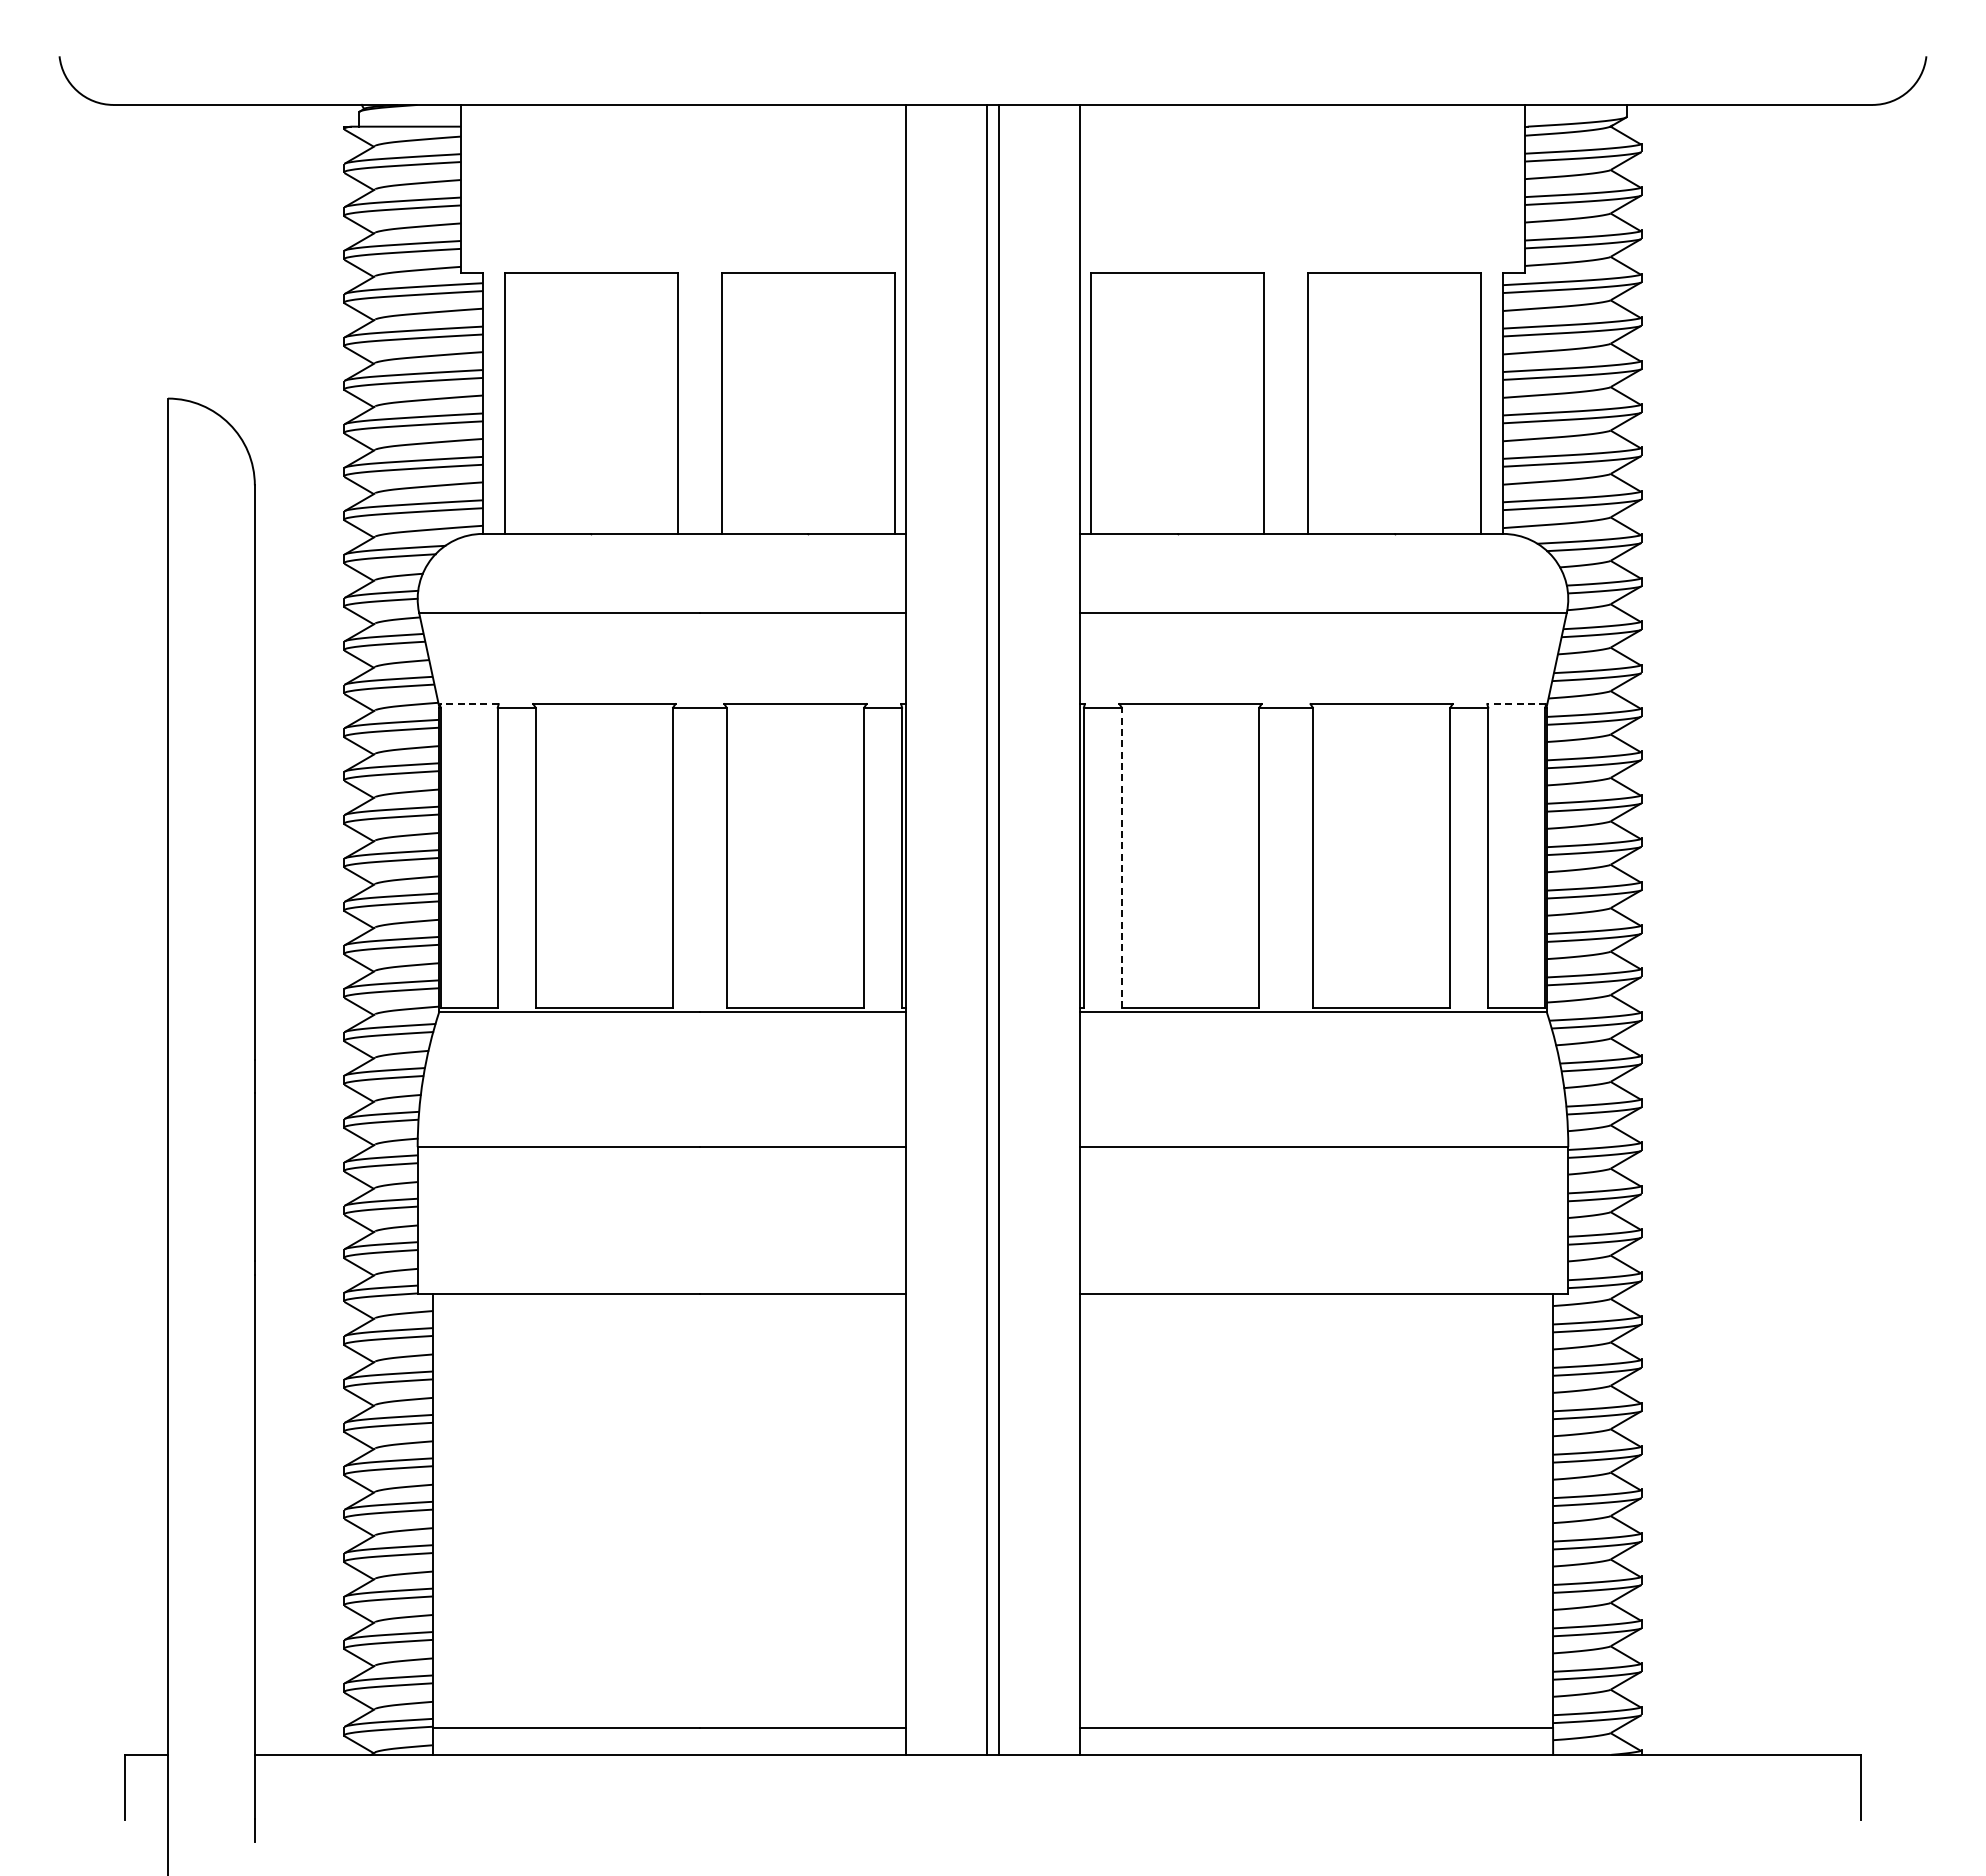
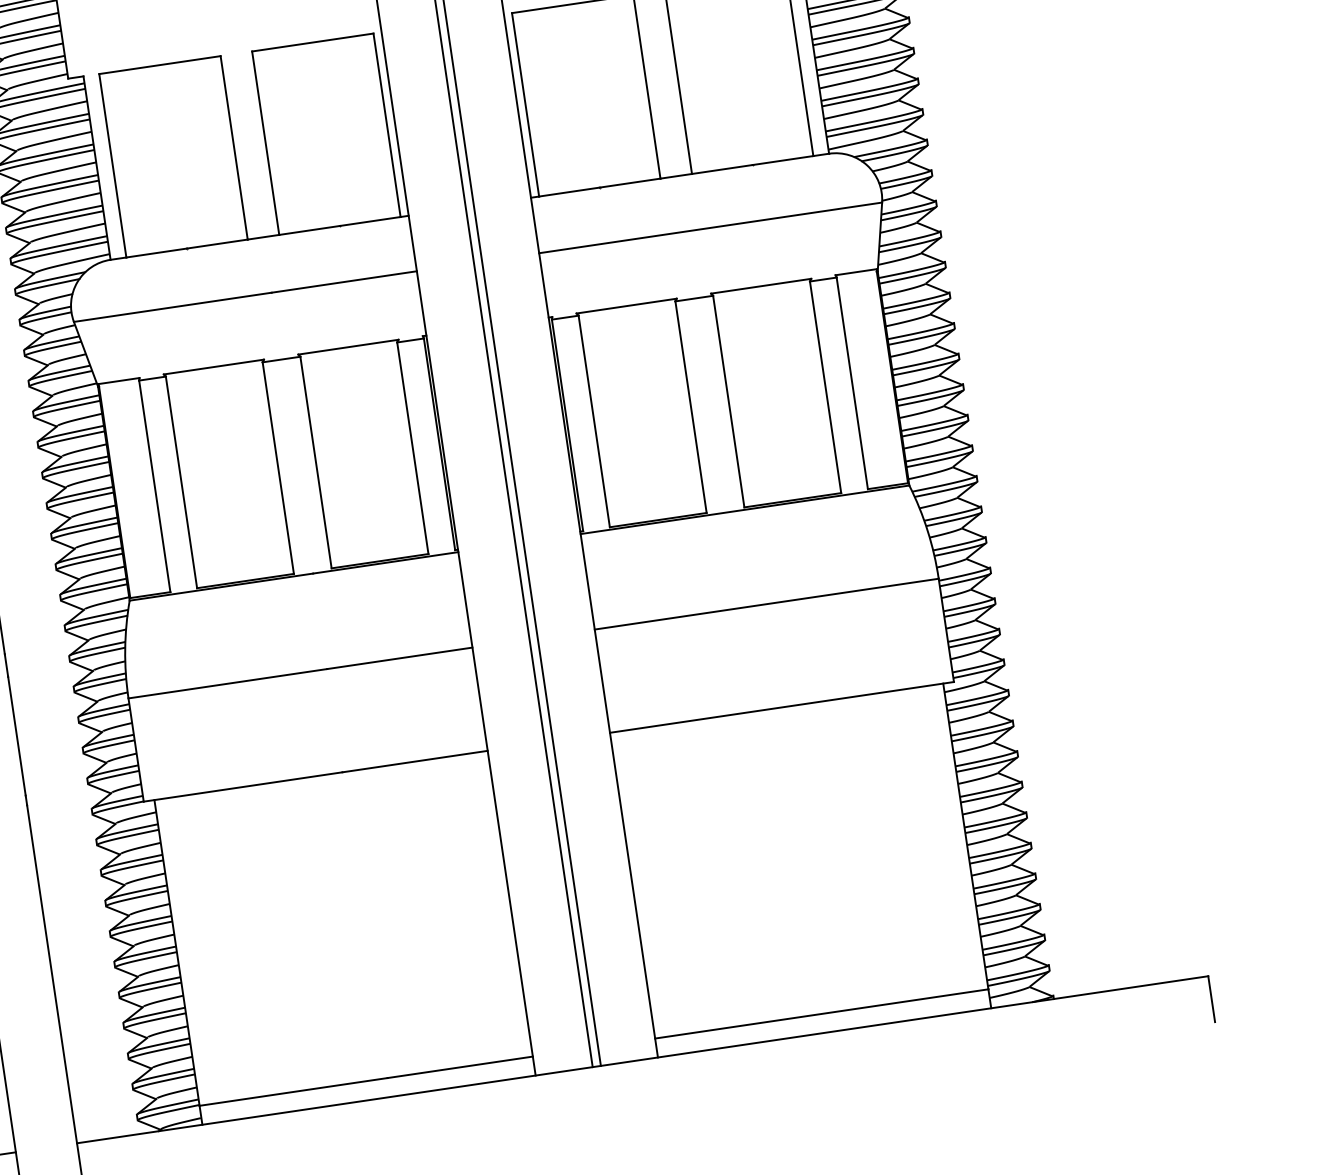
line: (468, 704) -> (118, 381), dashed -> solid
line: (1516, 704) -> (856, 272), dashed -> solid
line: (1121, 857) -> (593, 421), dashed -> solid

